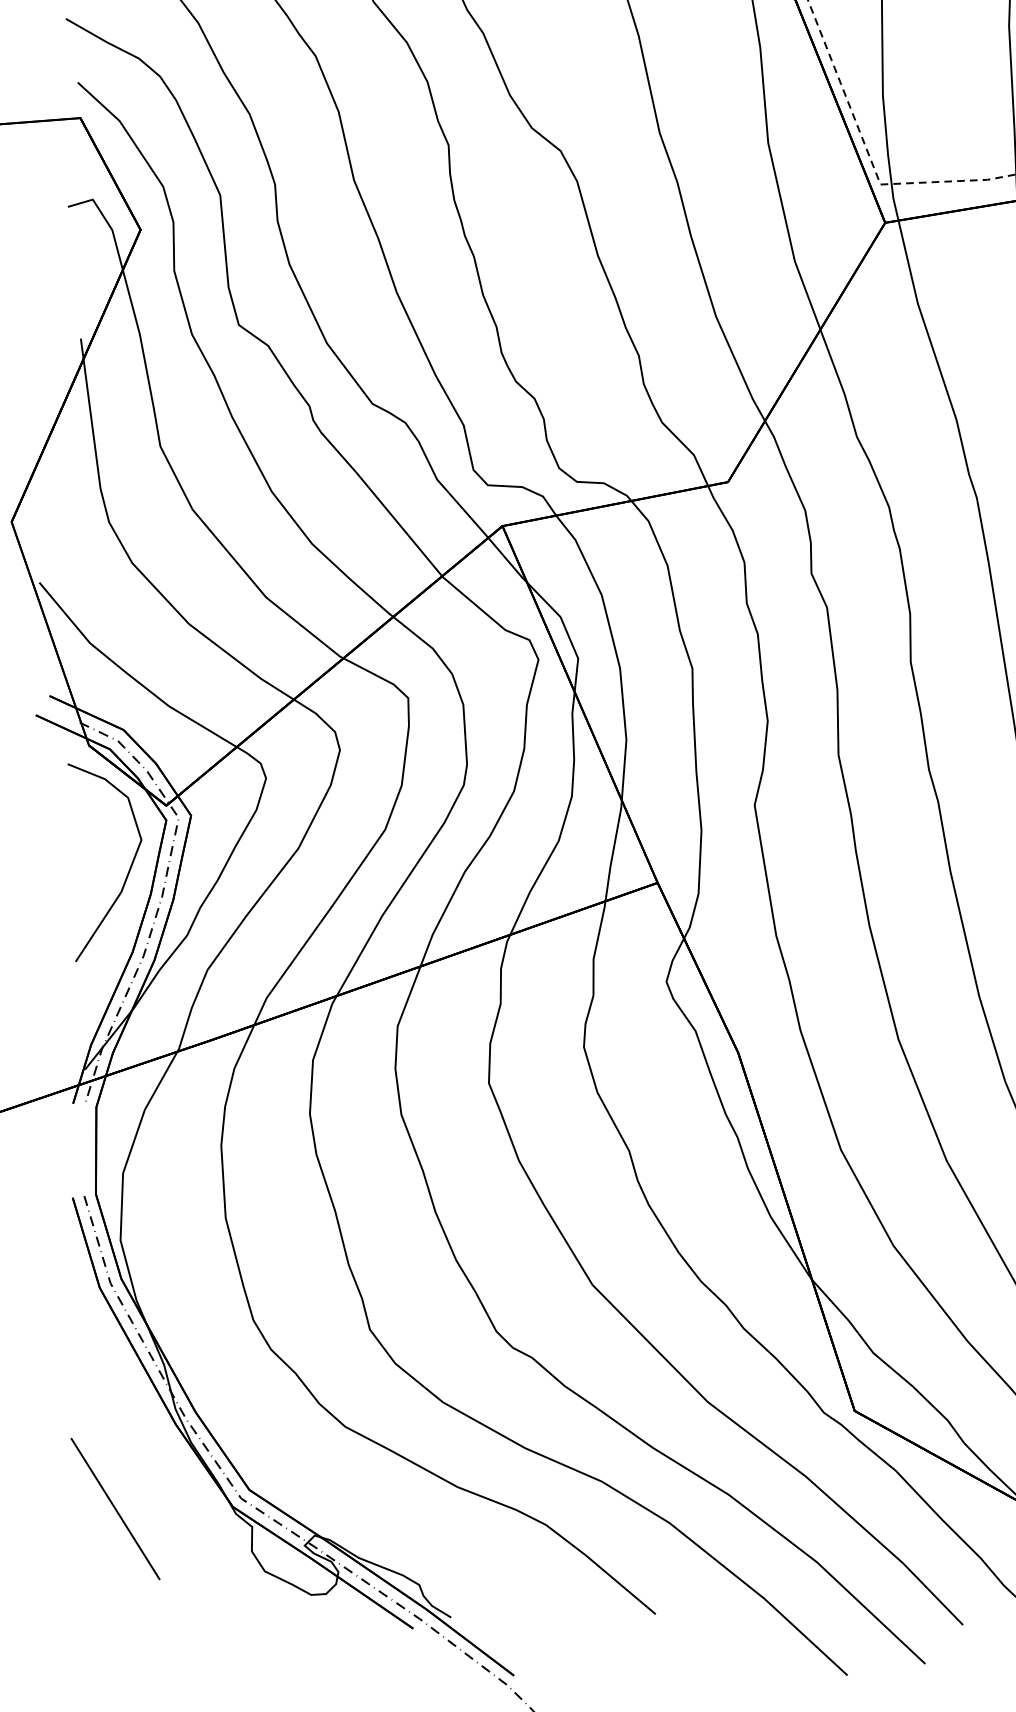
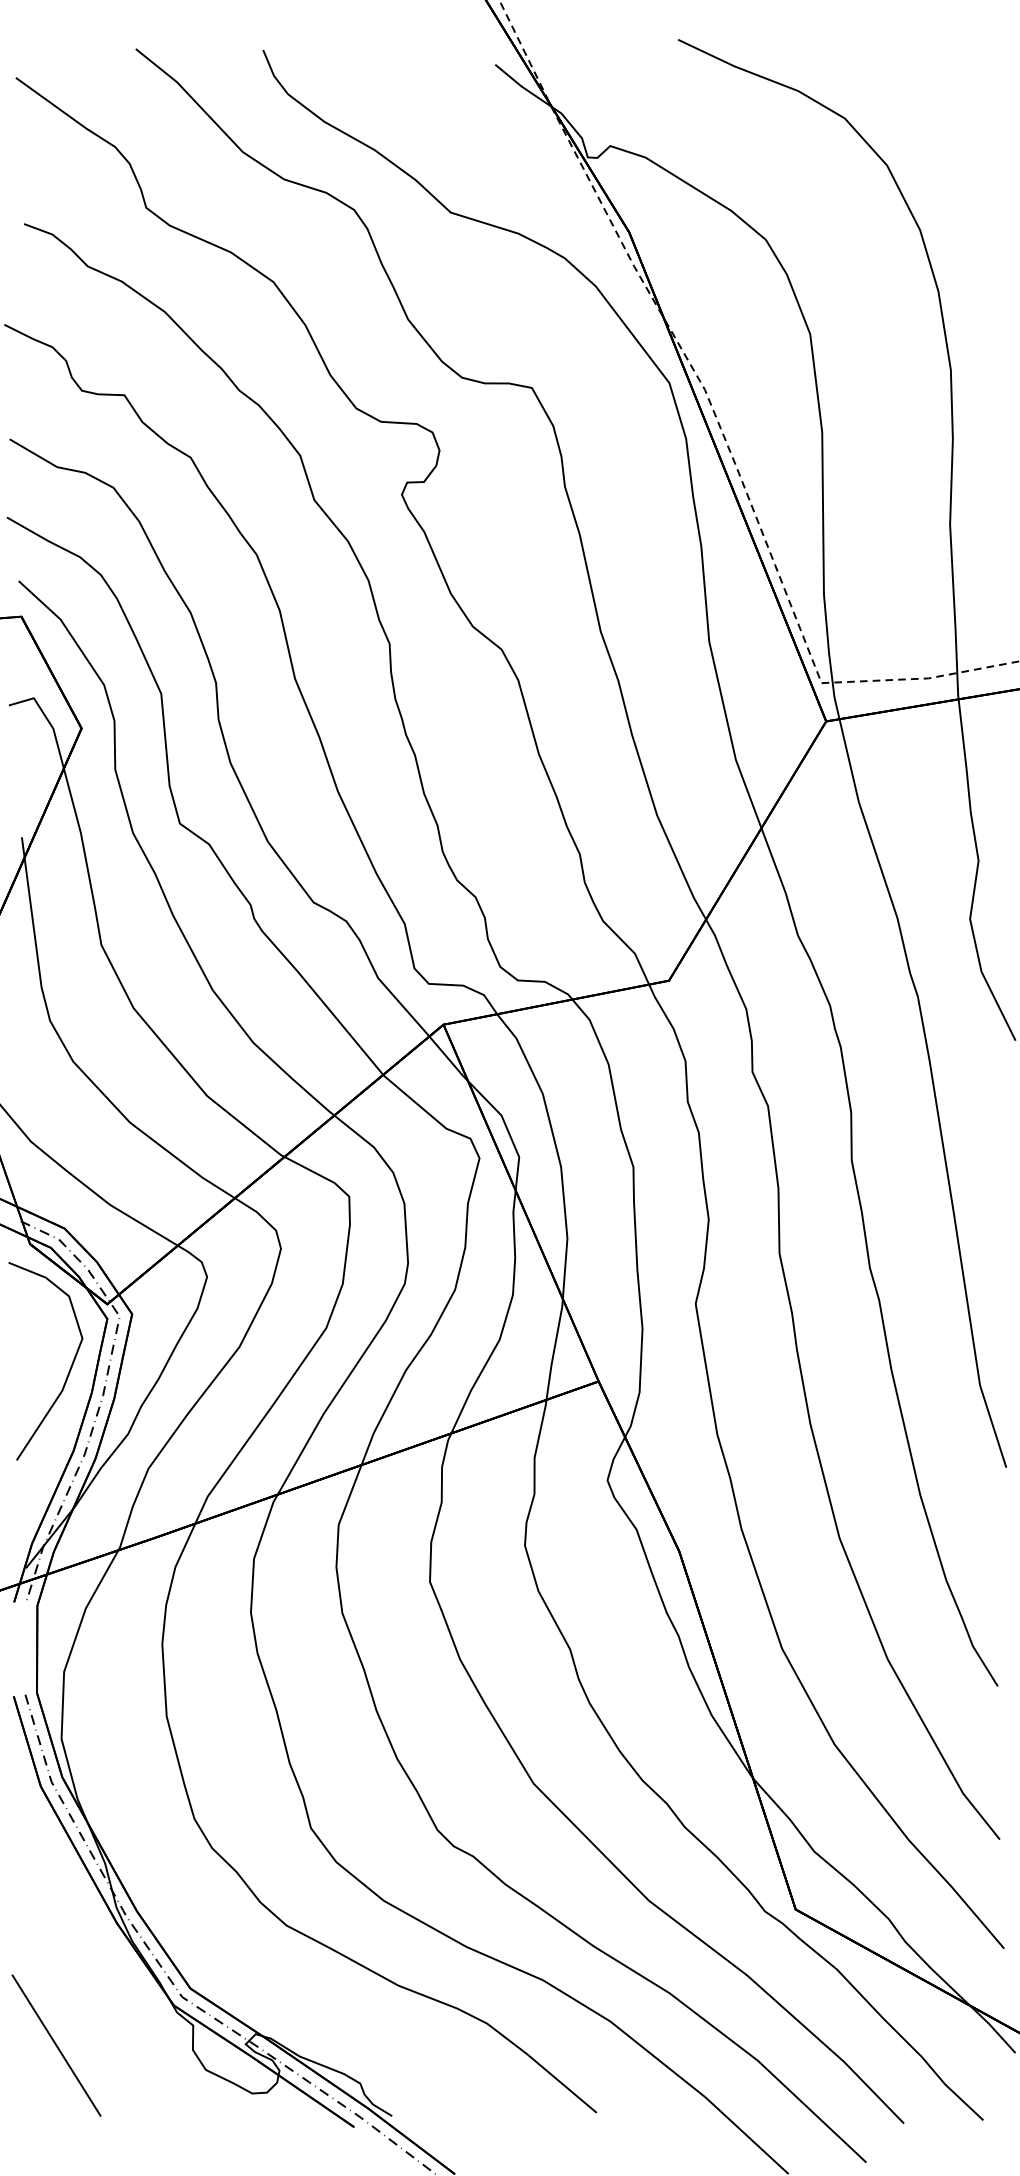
line: (115, 1508) -> (56, 2045), moved

